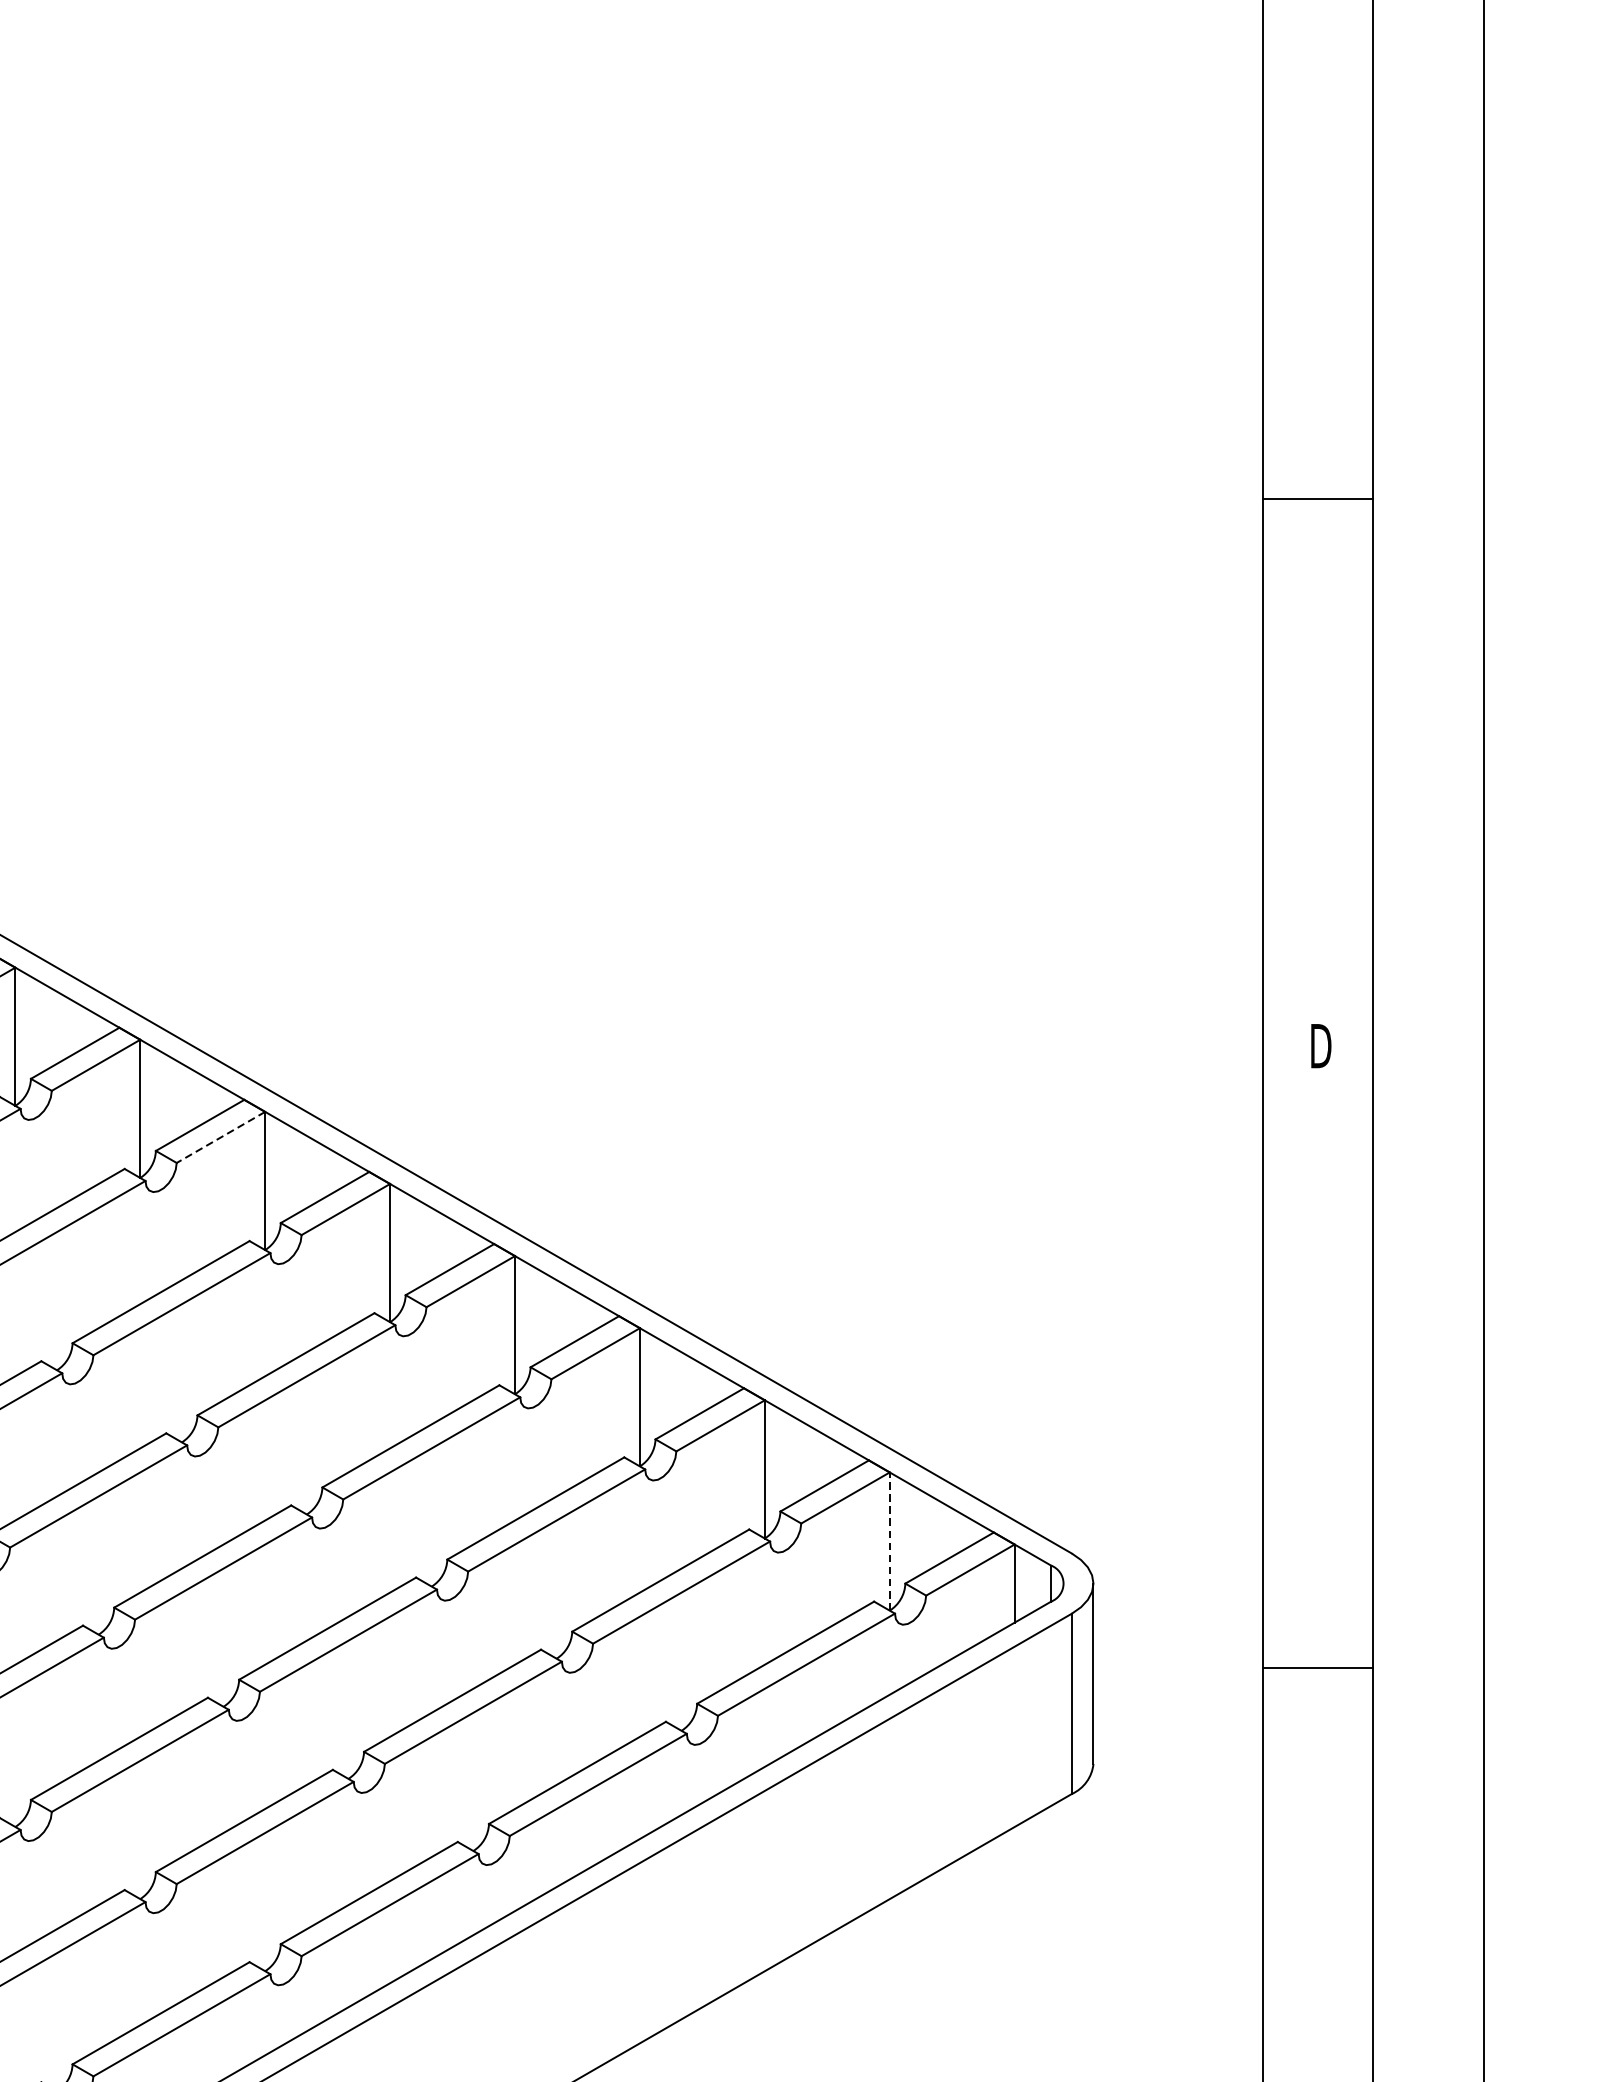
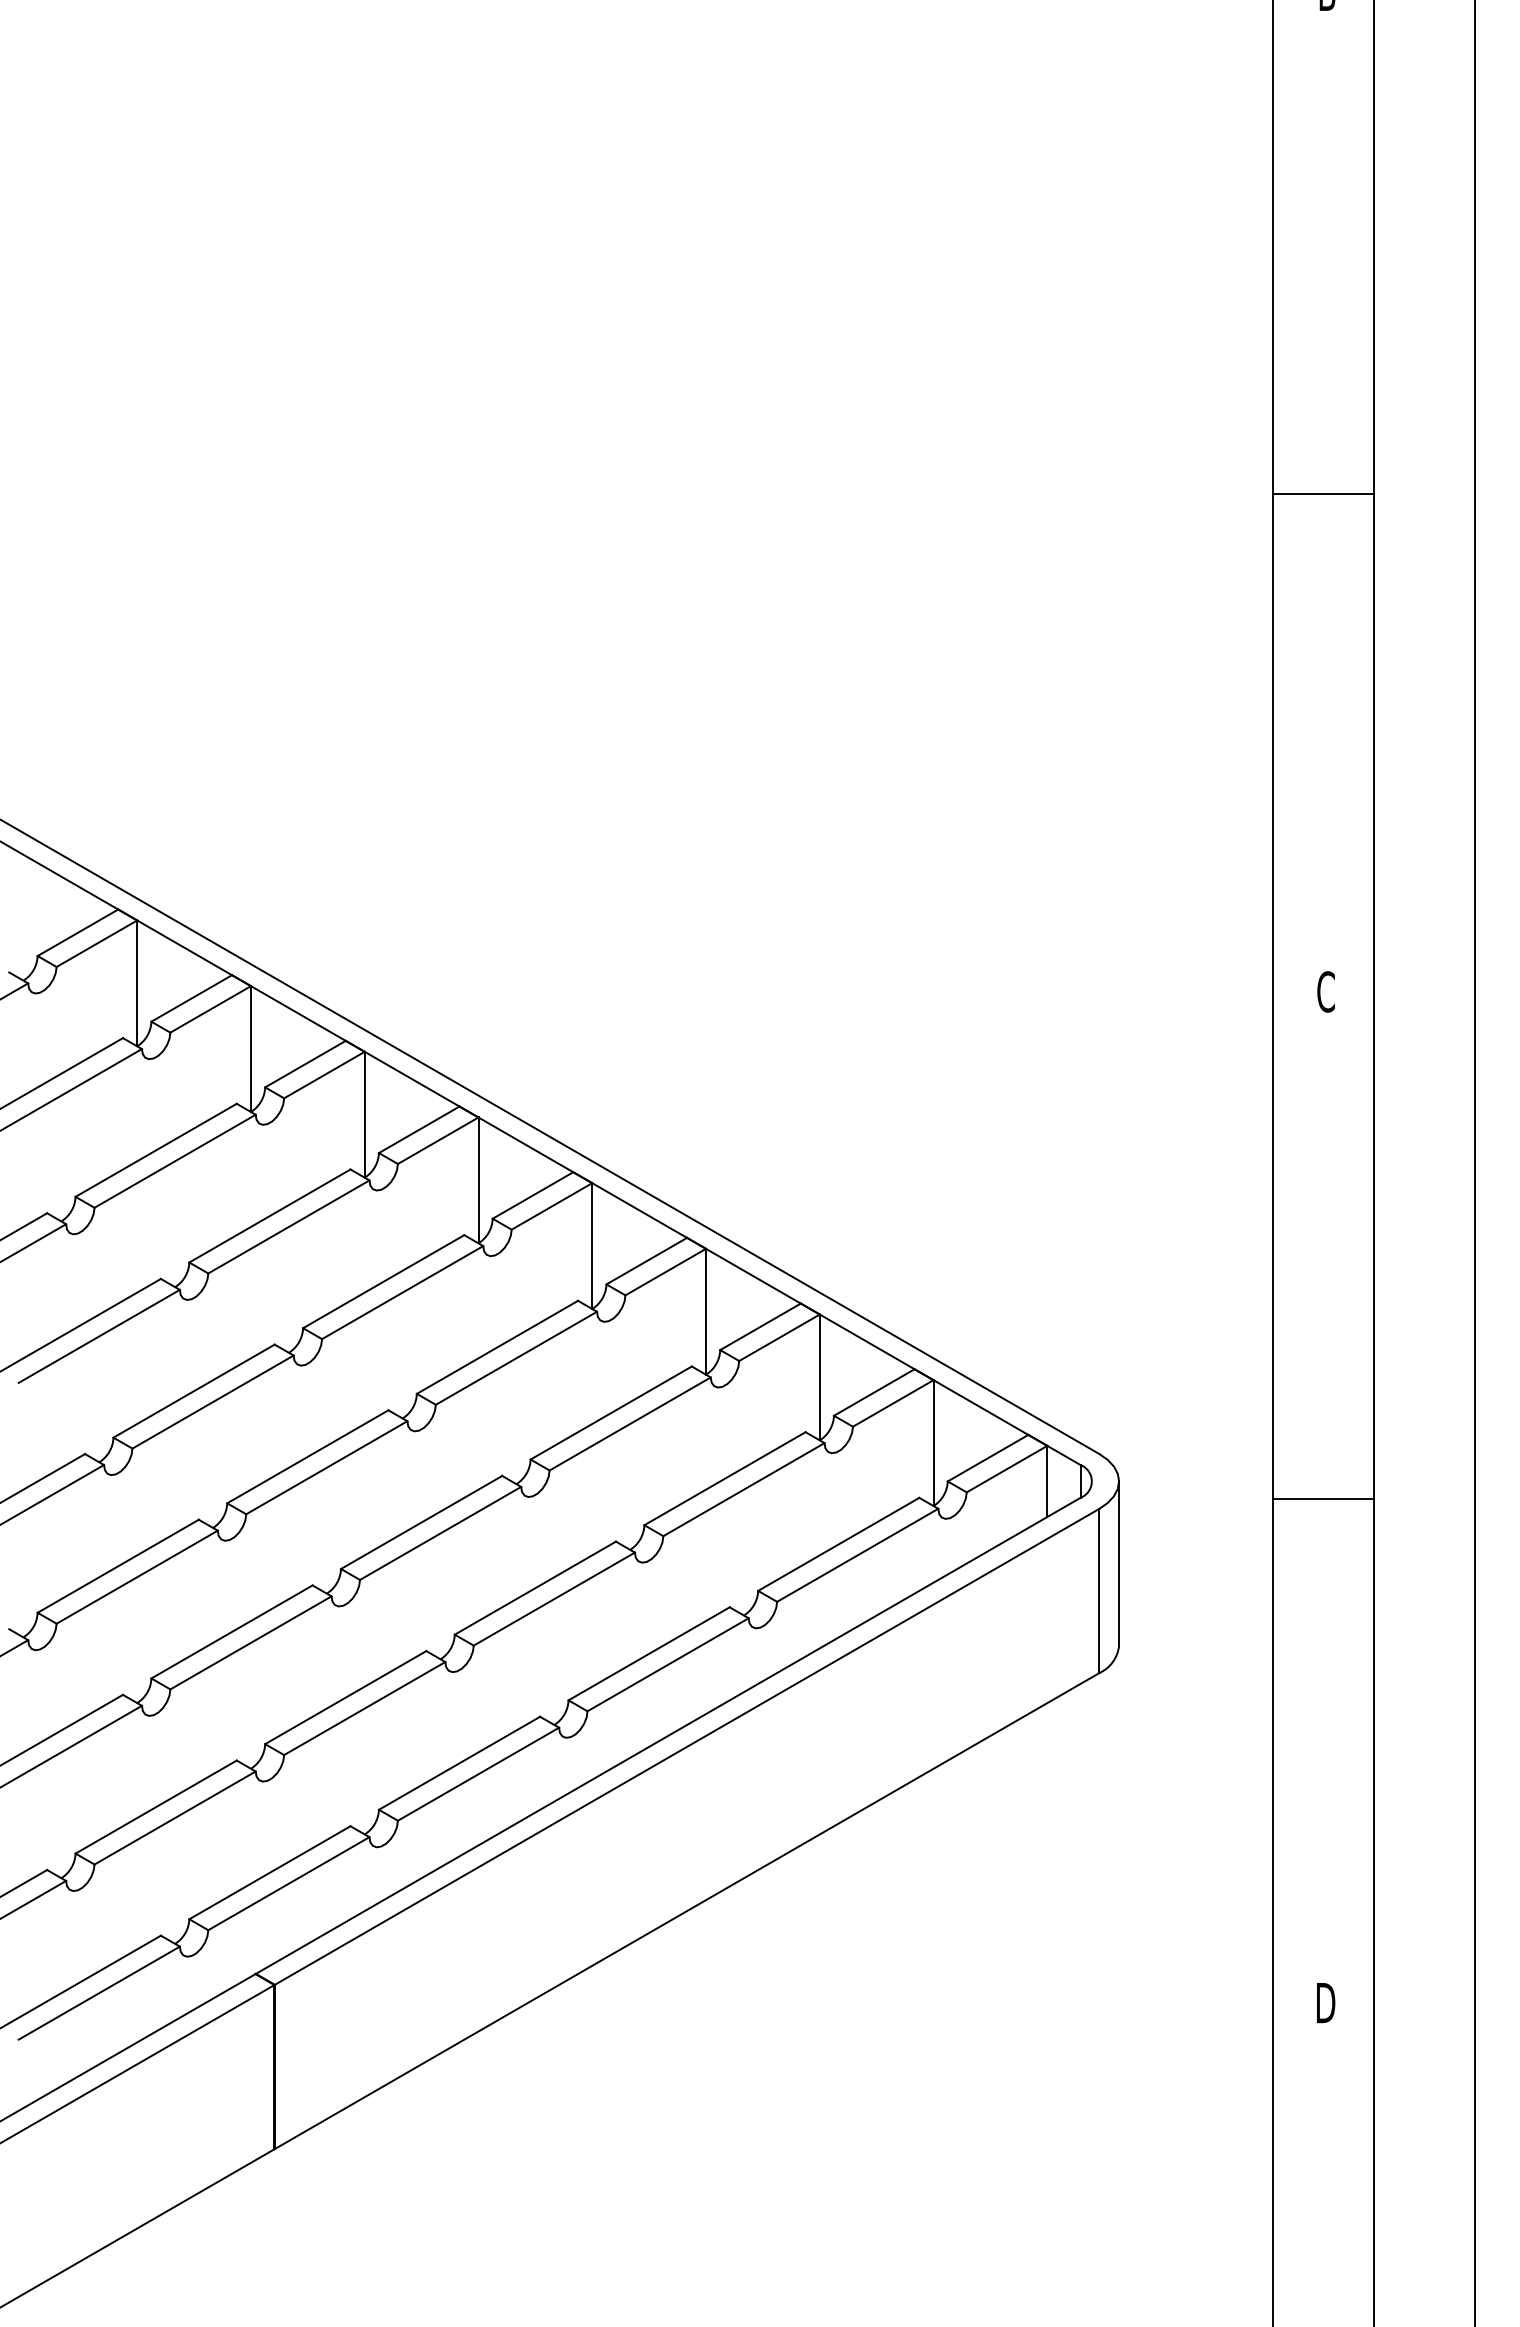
text: (1321, 1045) -> (1326, 991), D -> C
line: (221, 1137) -> (324, 1075), dashed -> solid
line: (889, 1541) -> (933, 1443), dashed -> solid
line: (1317, 1668) -> (1323, 1499), moved

